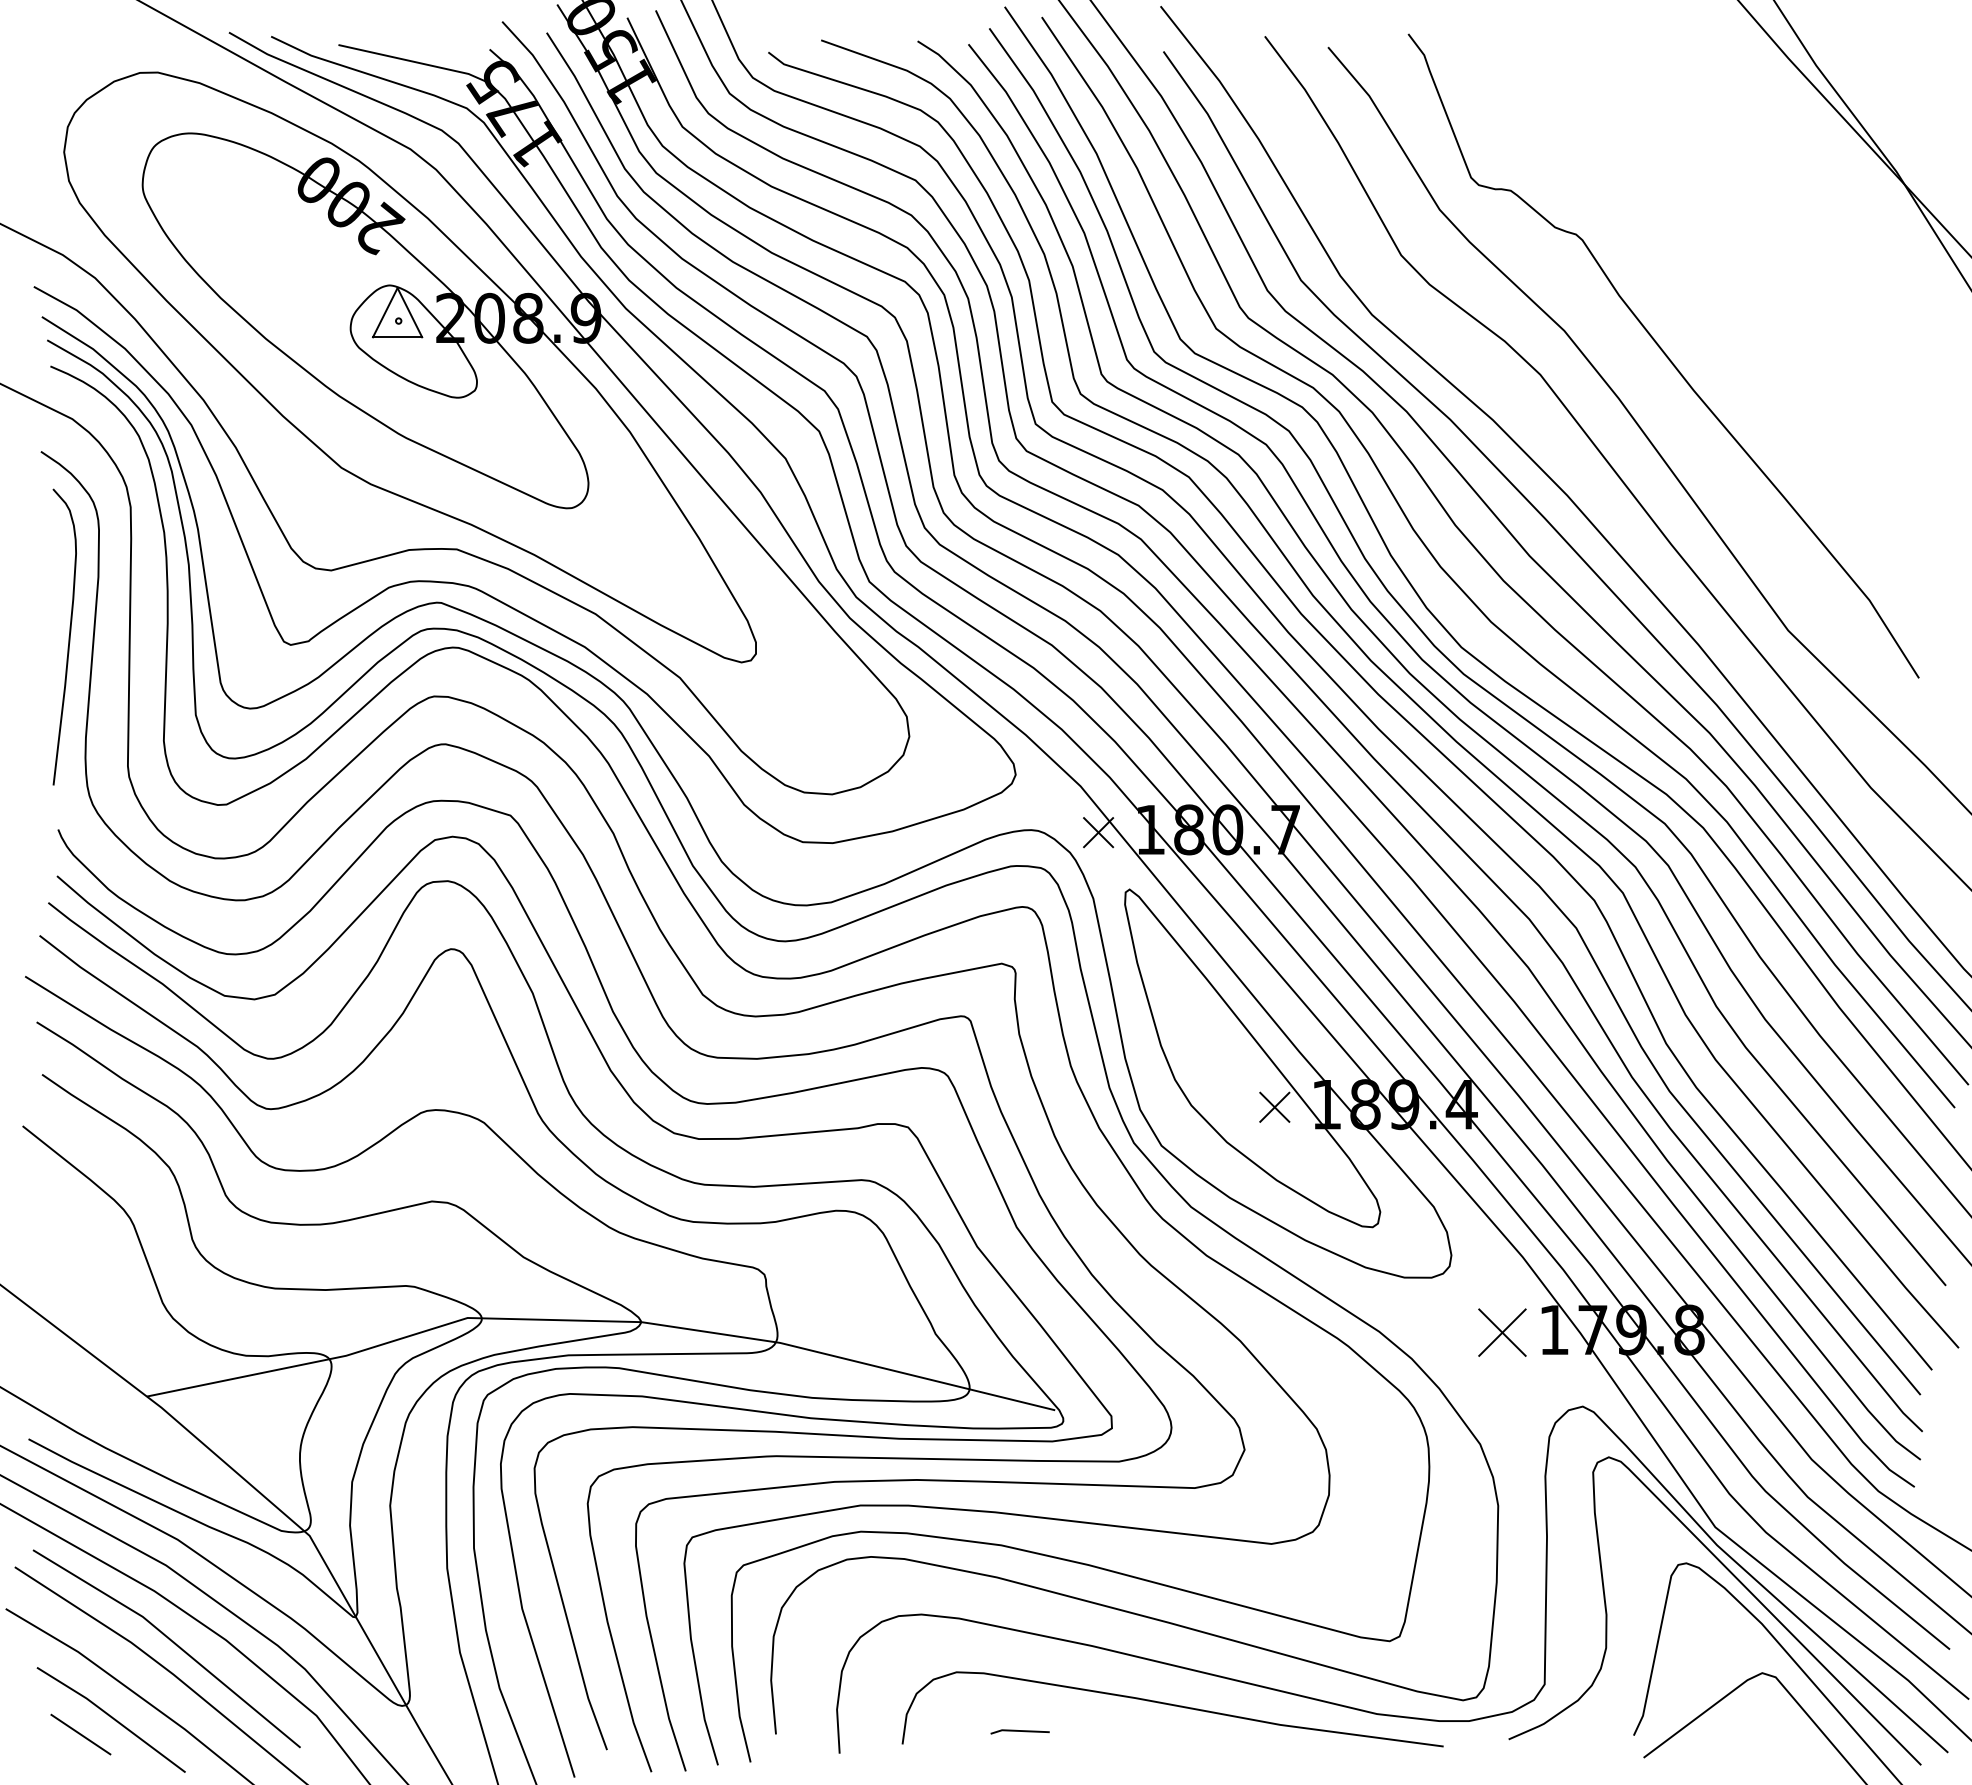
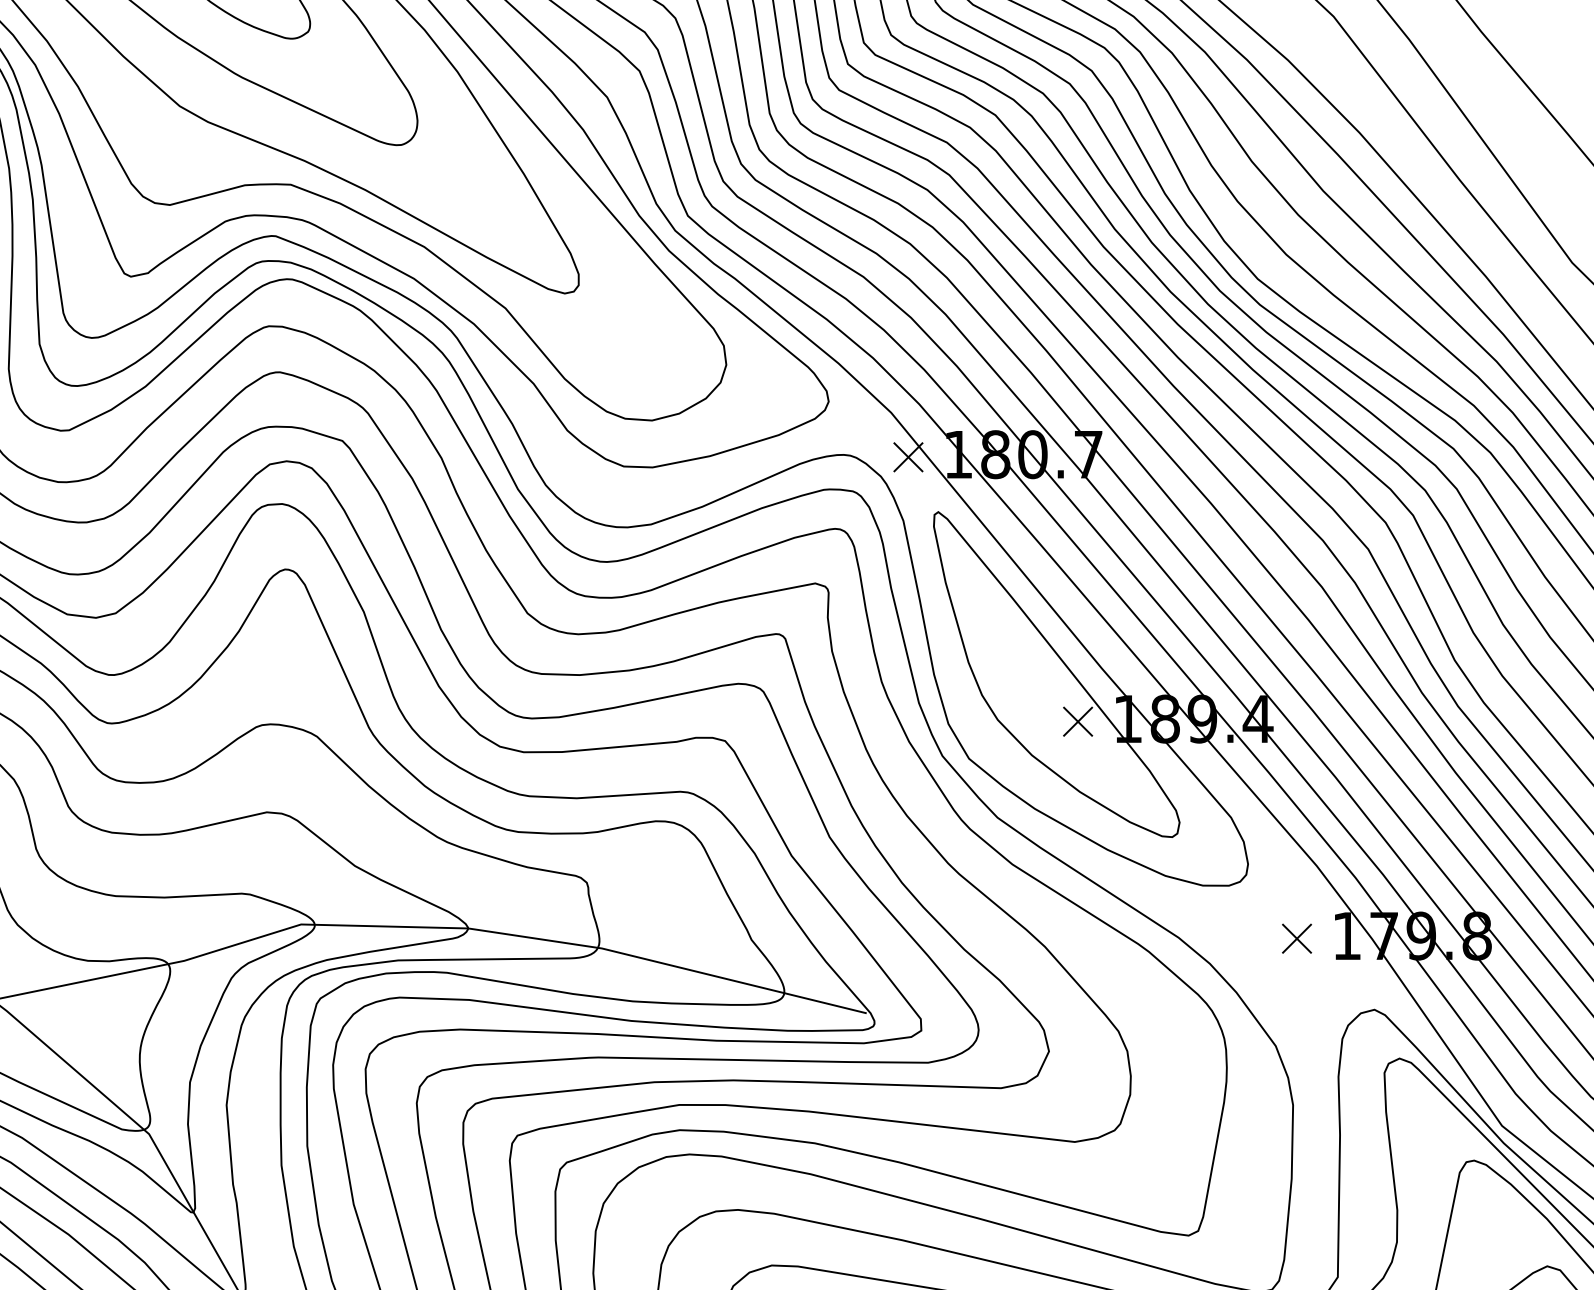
part: (1501, 1332) -> (1296, 938), size x0.62

